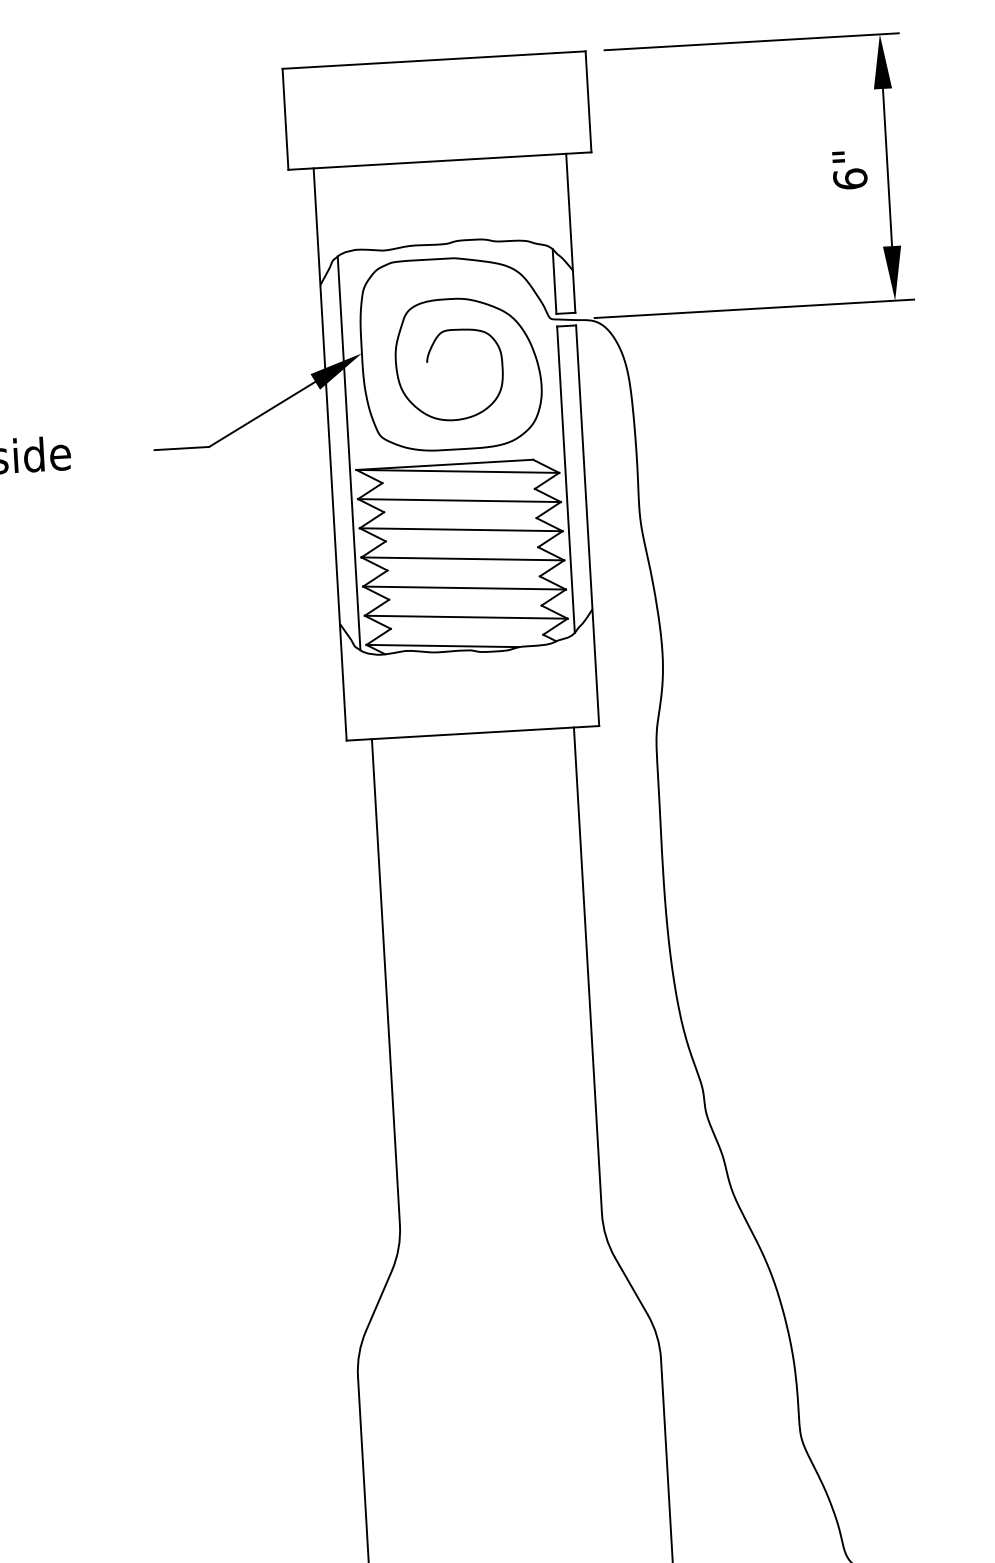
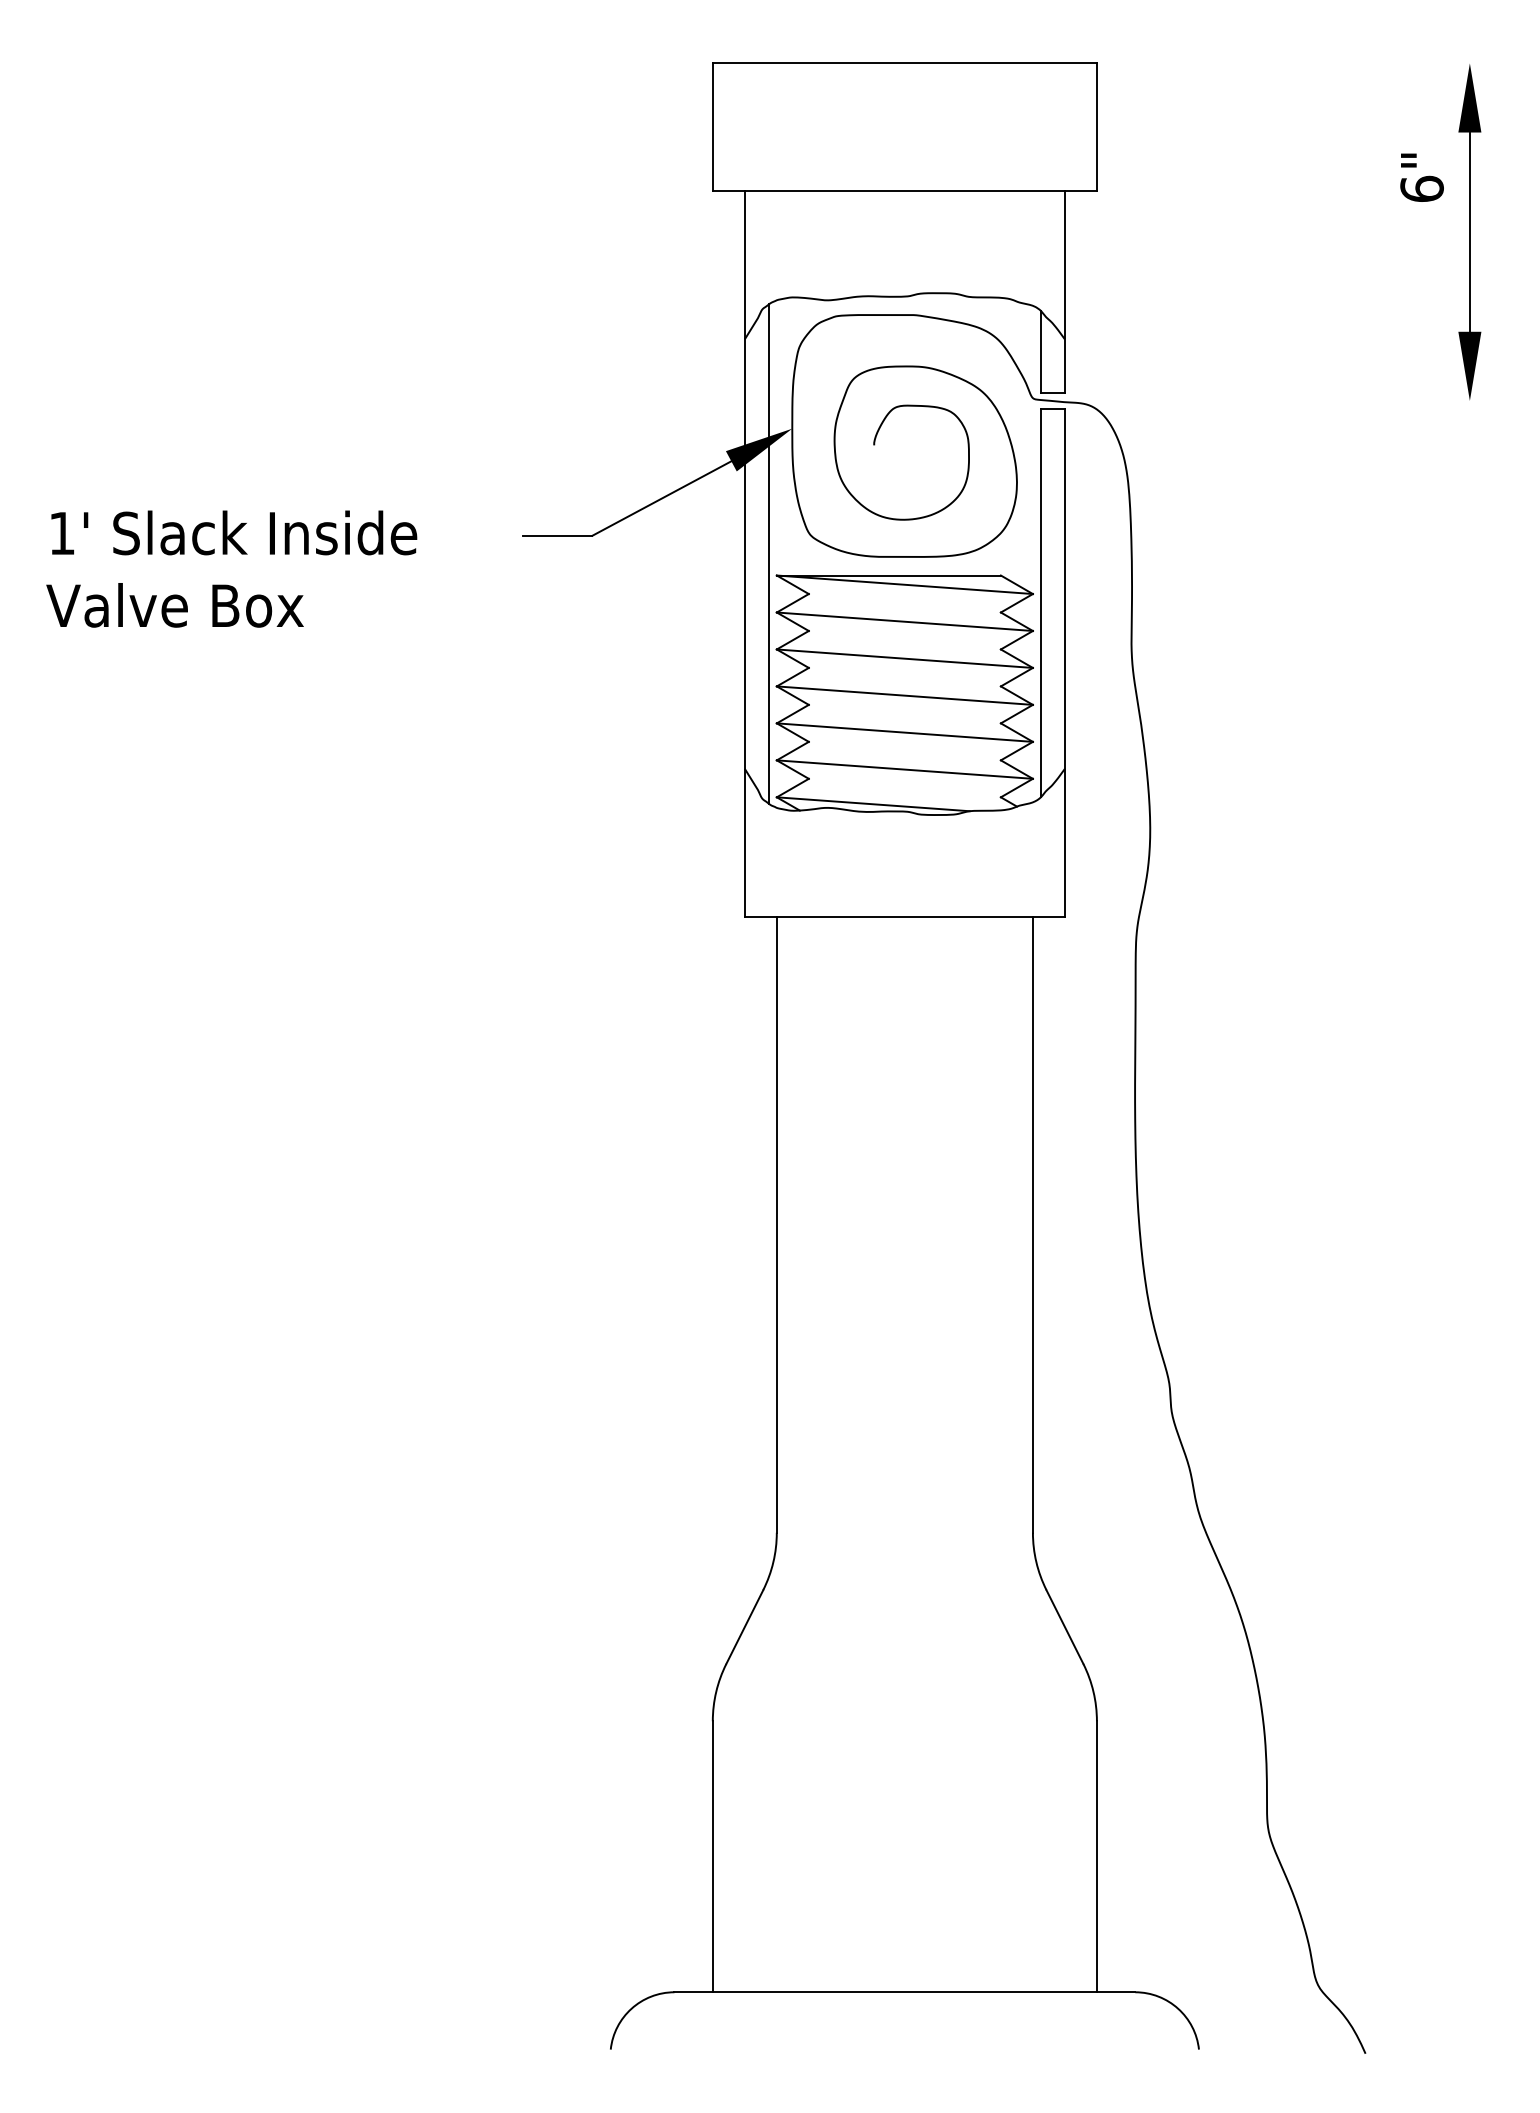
line: (750, 41) -> (1306, 63), removed
text: (849, 170) -> (1421, 177), moved
line: (753, 308) -> (1290, 400), removed

